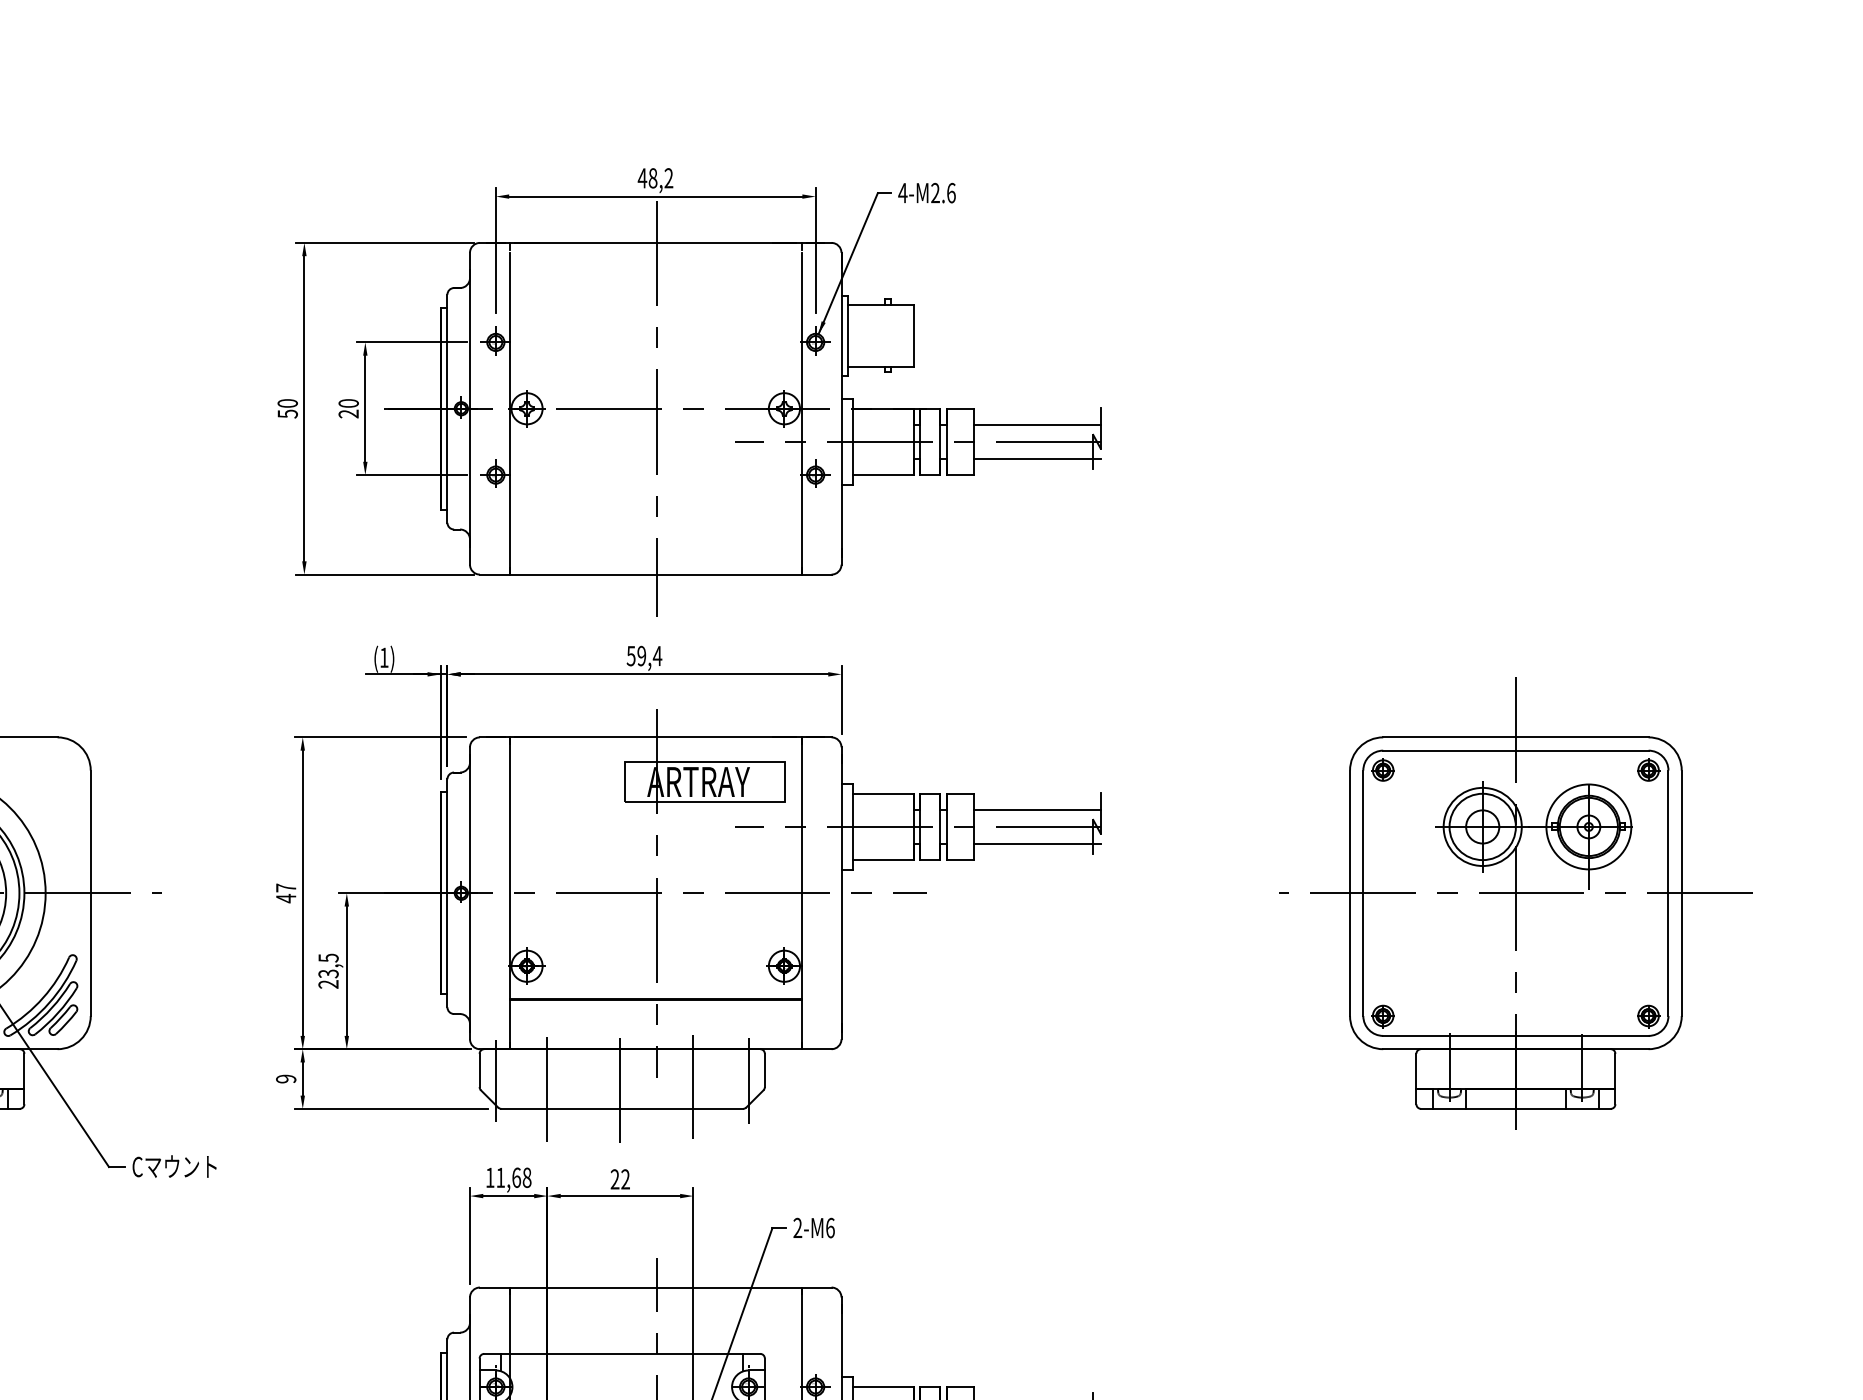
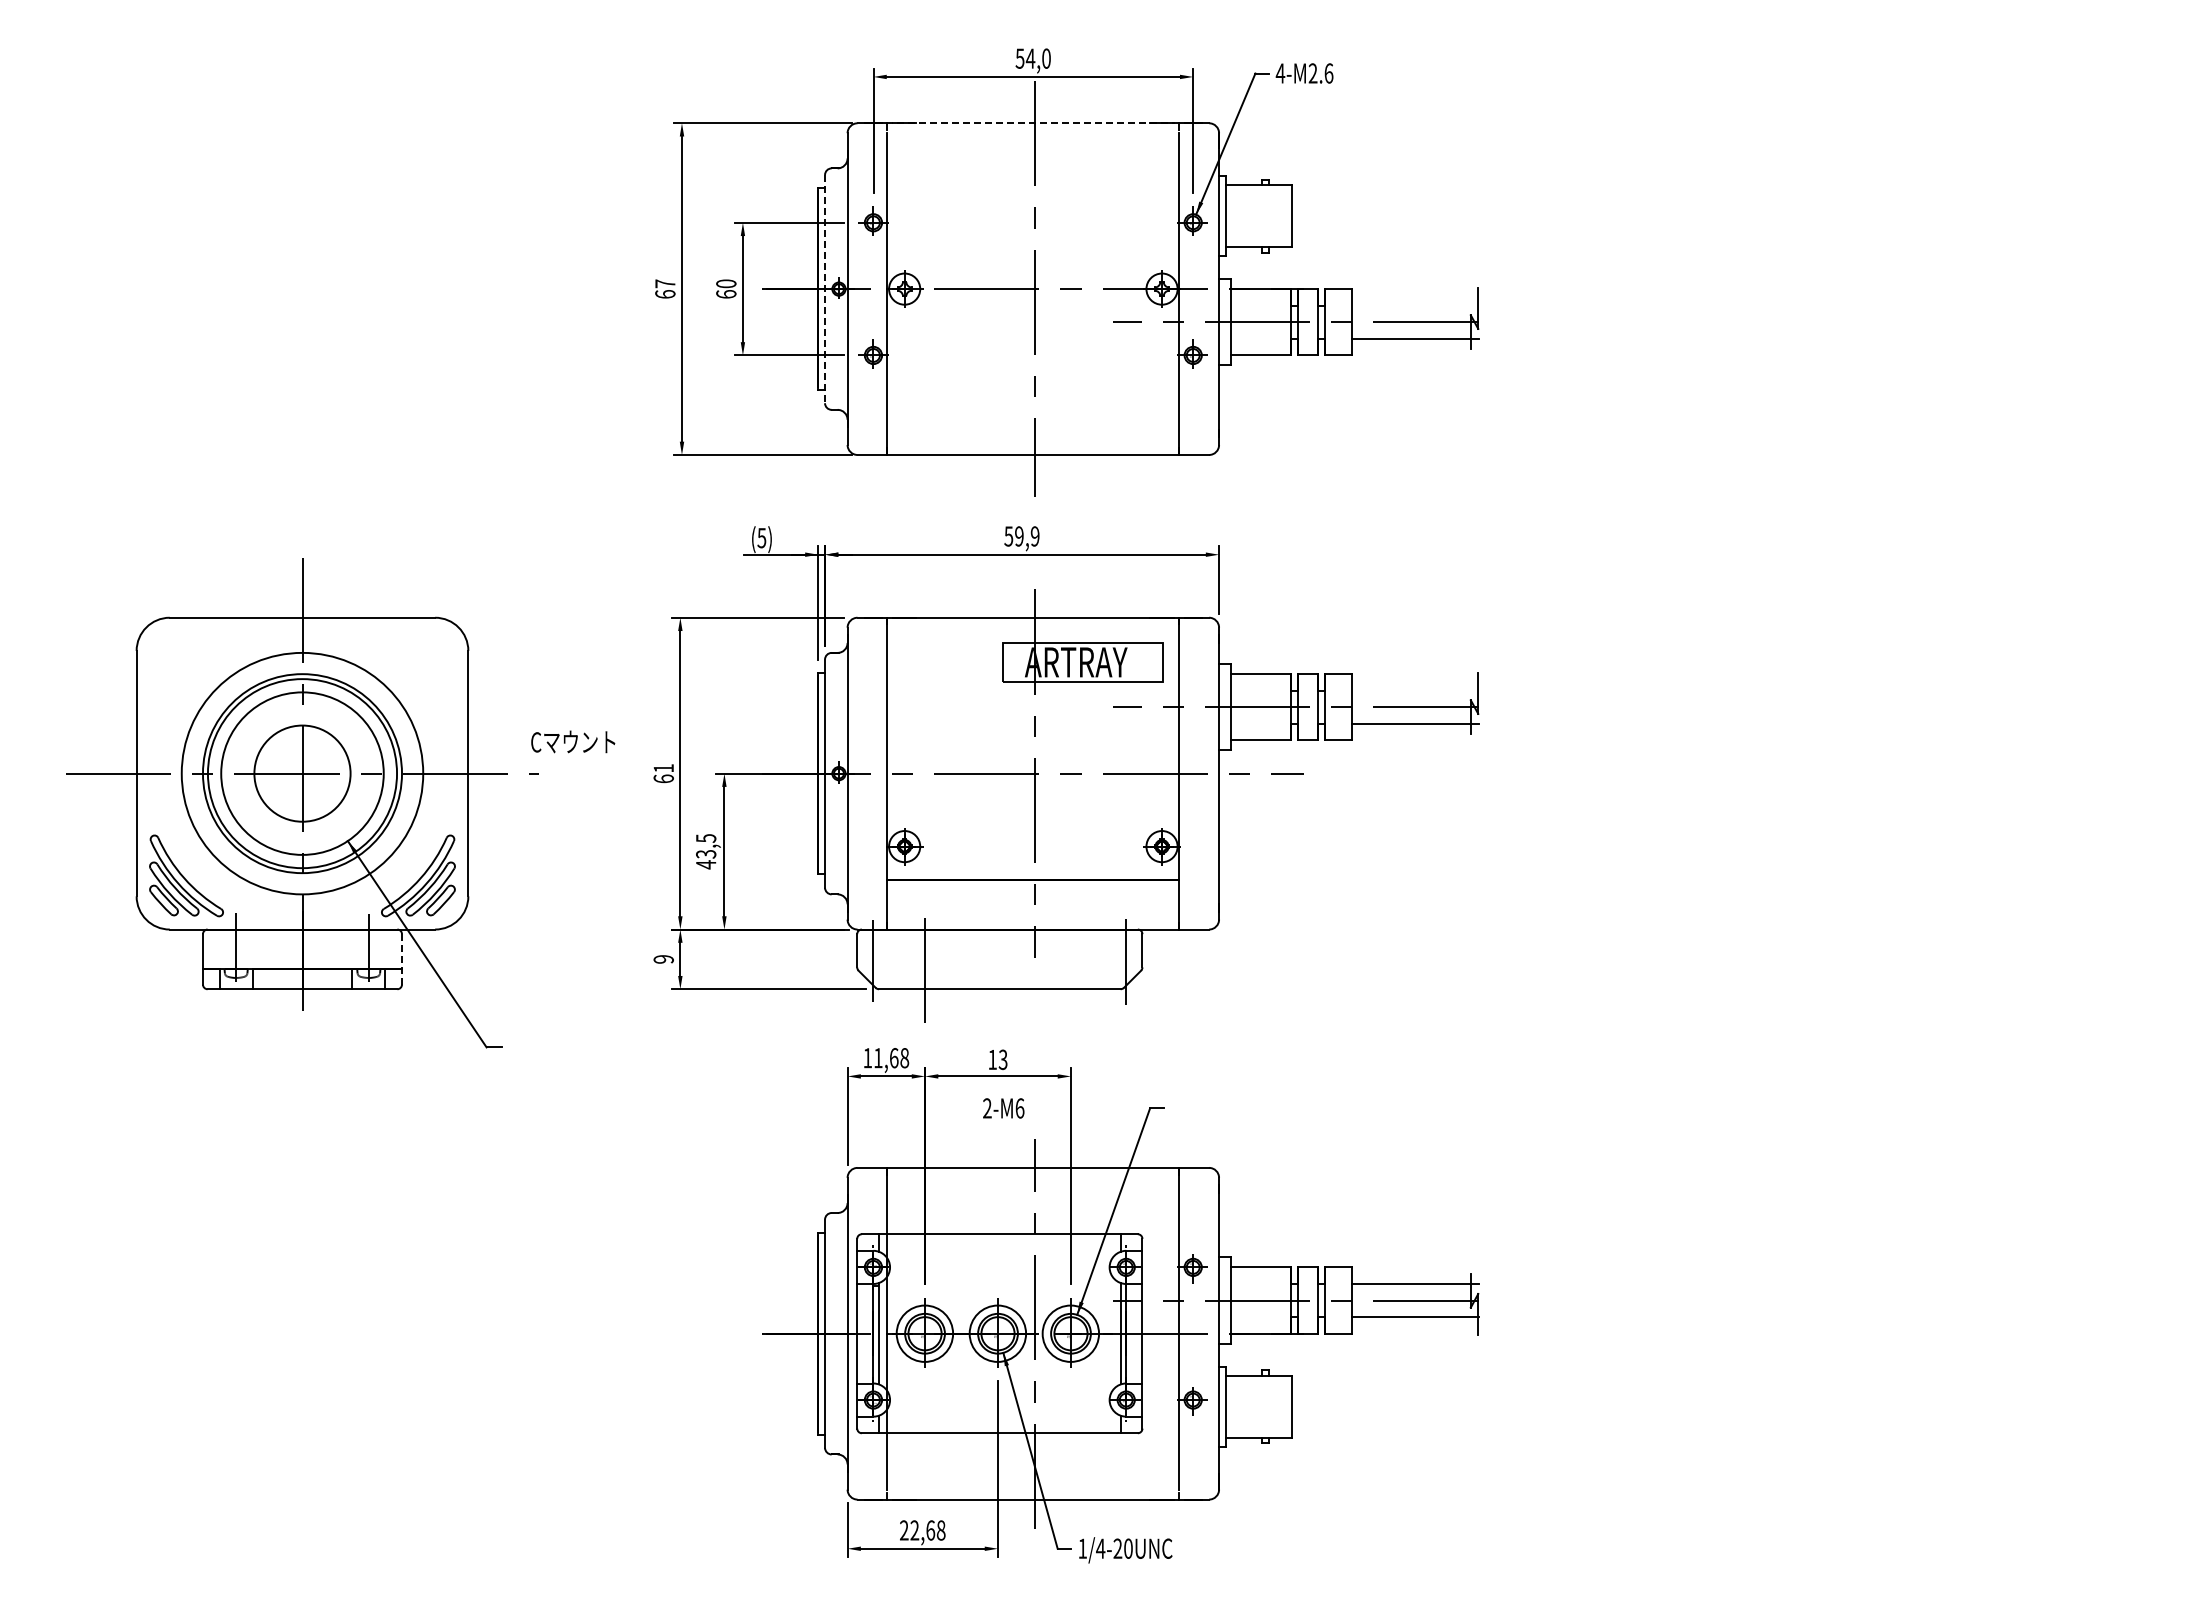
text: (654, 178) -> (1032, 58), 48,2 -> 54,0
line: (655, 243) -> (1033, 123), solid -> dashed
text: (287, 408) -> (665, 288), 50 -> 67
line: (447, 409) -> (825, 289), solid -> dashed
text: (348, 414) -> (726, 294), 20 -> 60
line: (1036, 425) -> (1414, 305), removed
text: (656, 656) -> (1034, 536), 59,4 -> 59,9
text: (383, 658) -> (761, 538), (1) -> (5)
line: (1036, 810) -> (1414, 690), removed
text: (285, 893) -> (663, 773), 47 -> 61
part: (1515, 904) -> (1893, 784), removed
text: (328, 984) -> (706, 864), 23,5 -> 43,5
line: (24, 1079) -> (402, 959), solid -> dashed
line: (692, 1086) -> (1070, 966), removed
line: (620, 1089) -> (998, 969), removed
text: (174, 1166) -> (573, 741), moved
text: (619, 1179) -> (997, 1059), 22 -> 13
text: (813, 1228) -> (1003, 1108), moved

